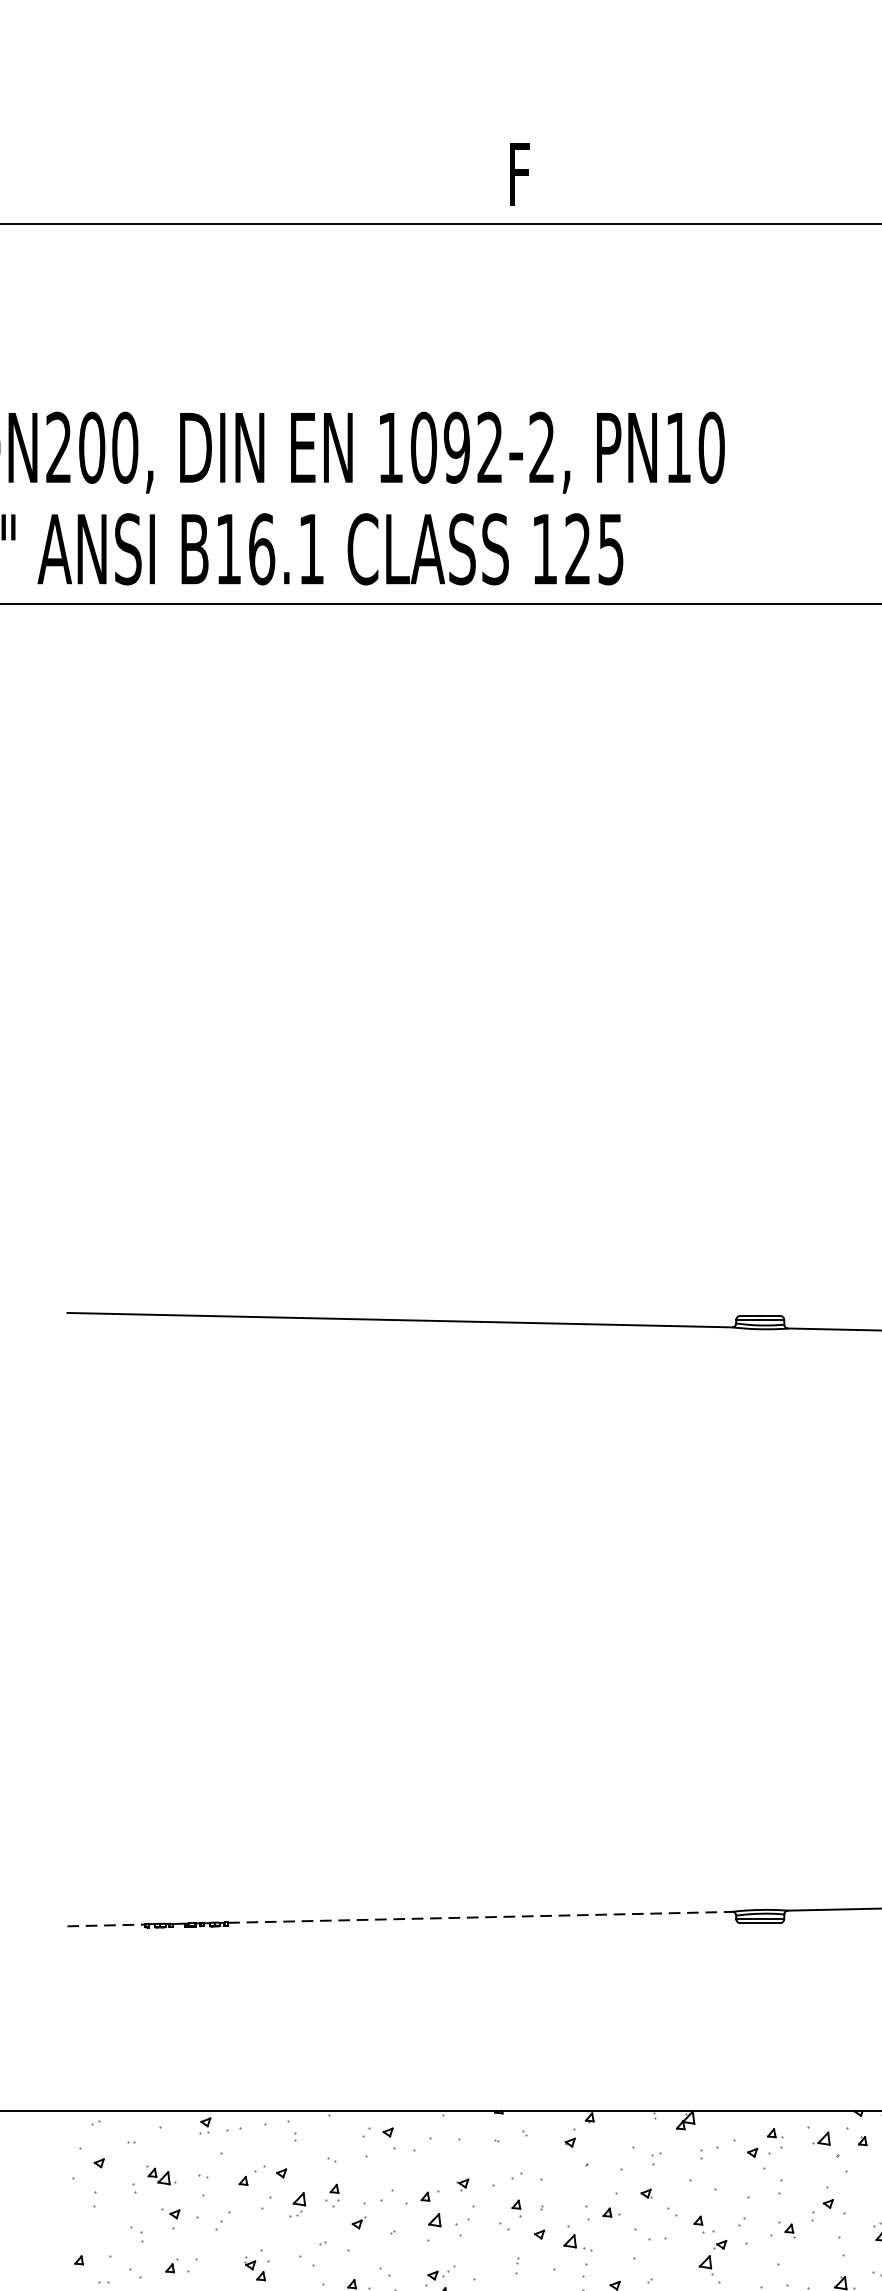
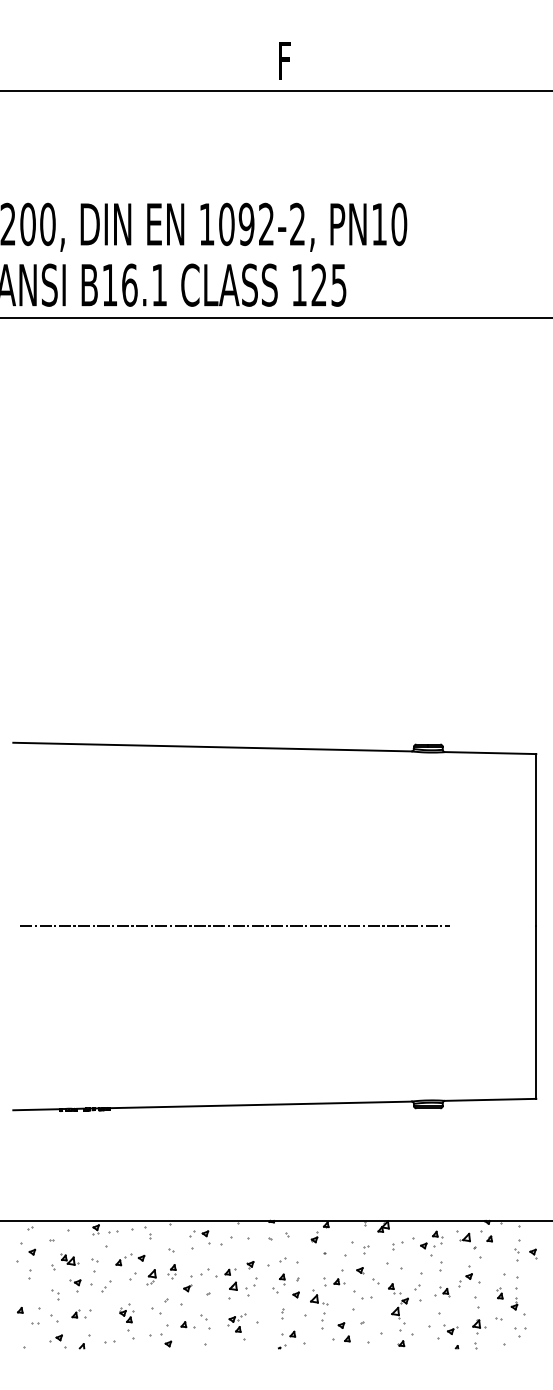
line: (436, 1619) -> (234, 926), added
line: (481, 1916) -> (261, 1104), dashed -> solid
line: (107, 1925) -> (37, 1109), dashed -> solid

